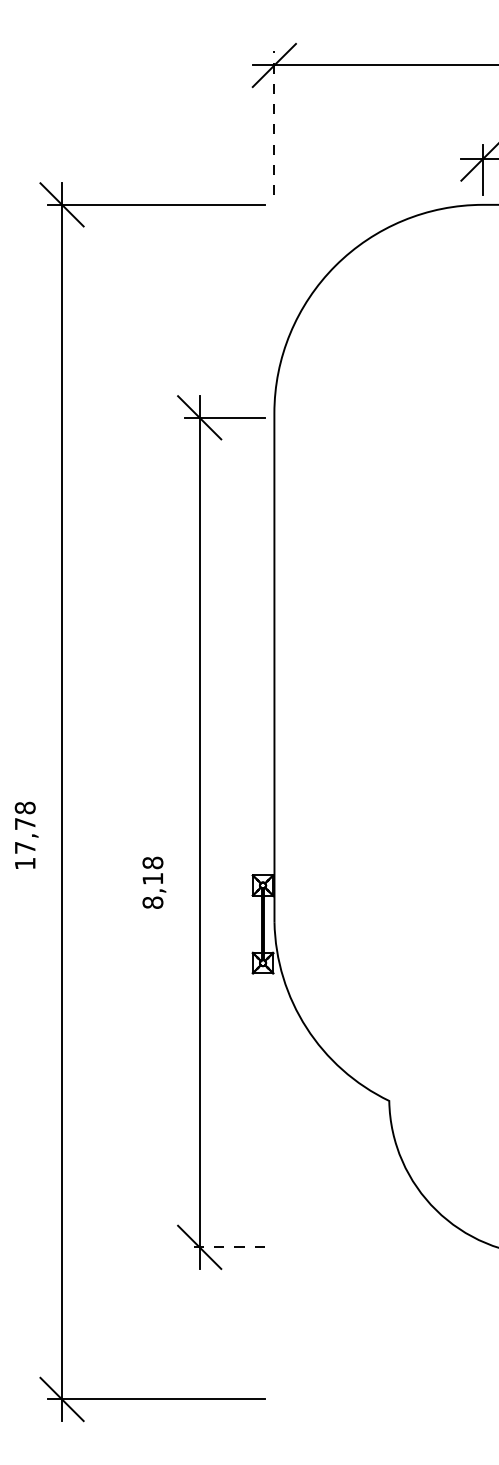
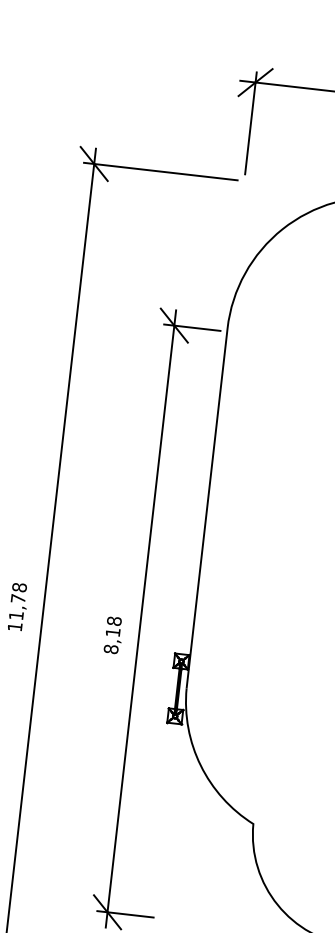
line: (274, 122) -> (251, 122), dashed -> solid
text: (25, 847) -> (16, 615), 17,78 -> 11,78
text: (154, 882) -> (113, 635), moved
line: (225, 1247) -> (125, 914), dashed -> solid

